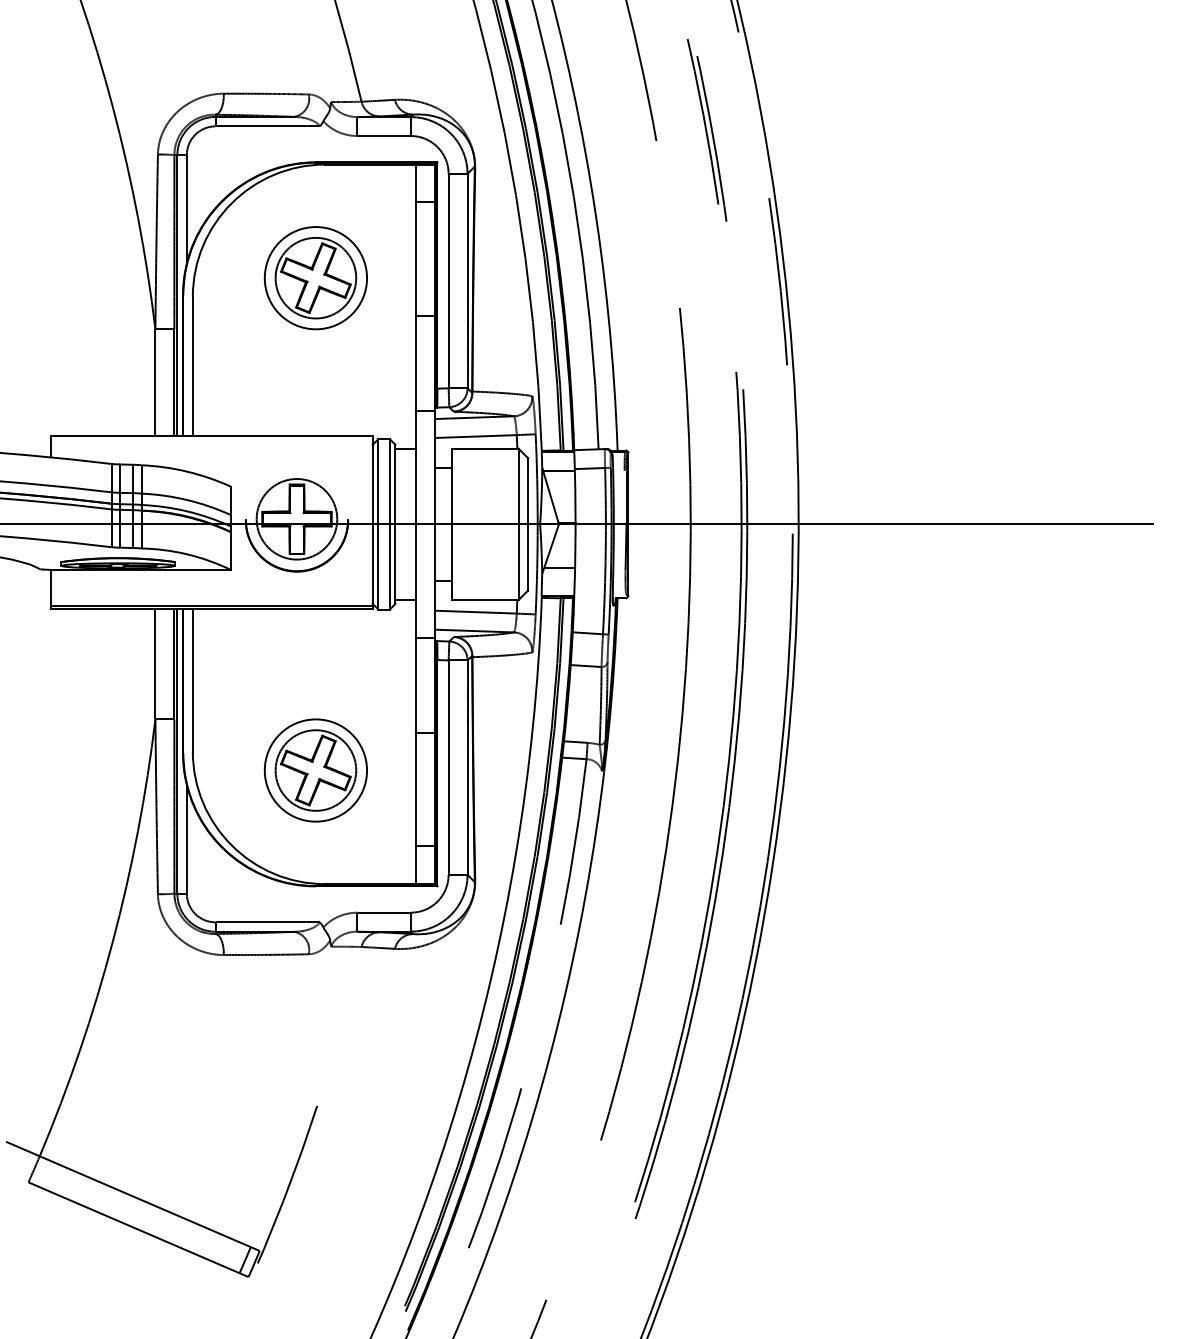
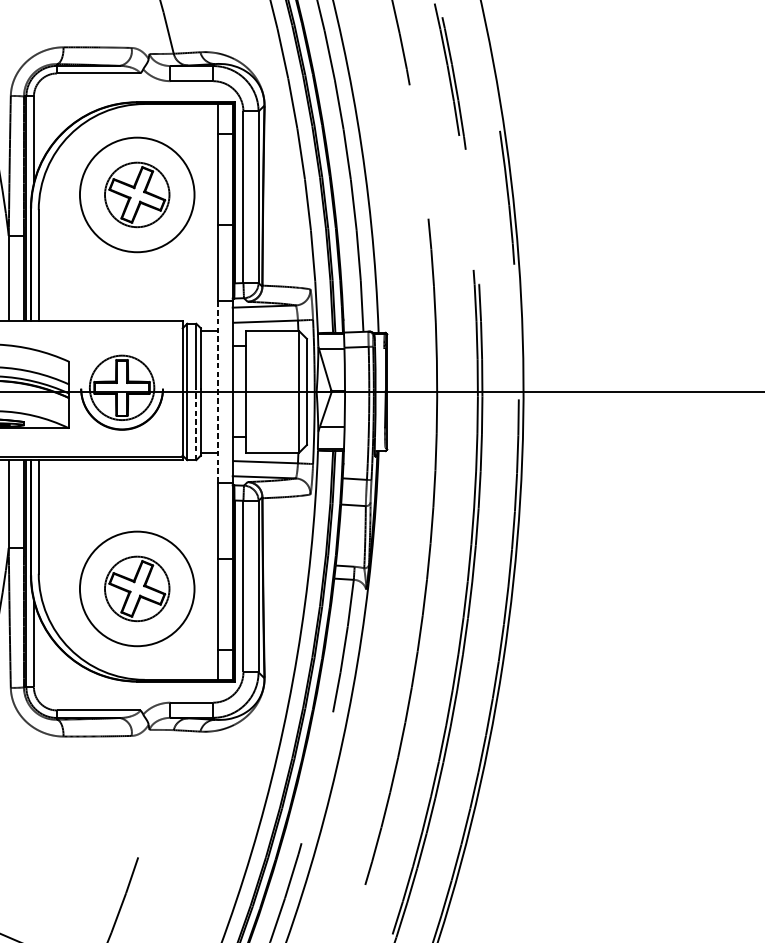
circle: (315, 278) -> (136, 195), size x1.4
line: (416, 524) -> (217, 392), solid -> dashed
line: (389, 565) -> (196, 424), solid -> dashed
circle: (315, 770) -> (136, 588), size x1.4

